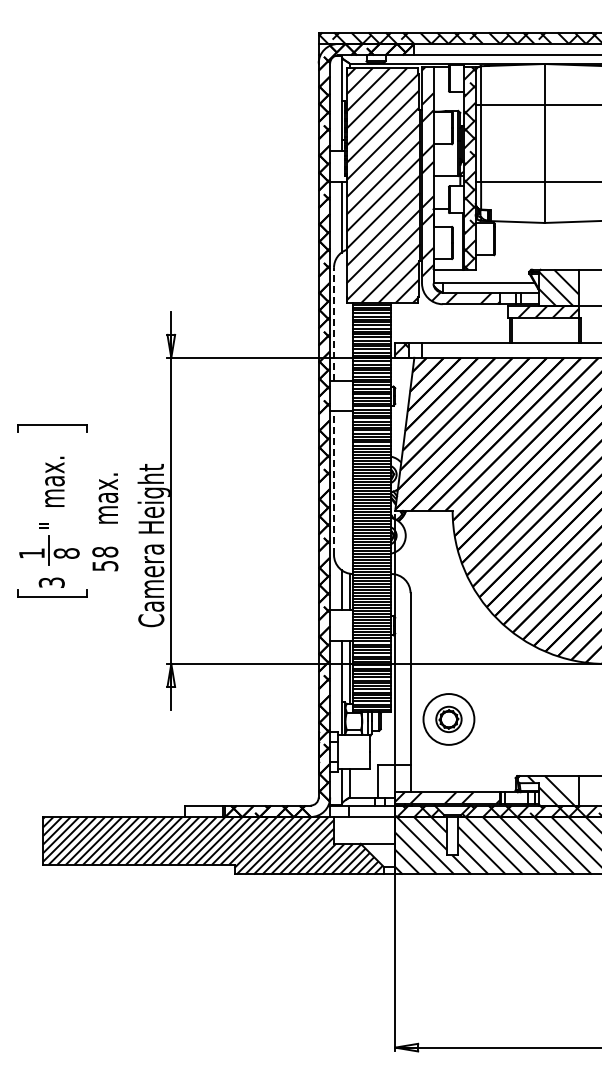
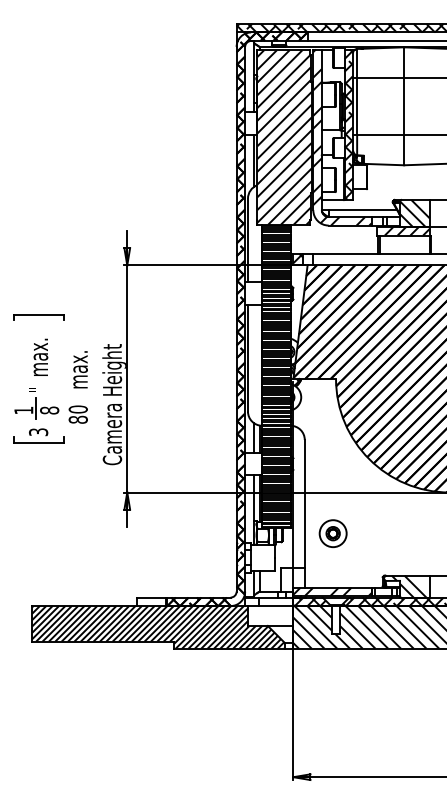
line: (334, 323) -> (248, 239), dashed -> solid
line: (334, 483) -> (248, 358), dashed -> solid
text: (105, 558) -> (78, 414), 58 -> 80
part: (448, 719) -> (332, 533), size x0.71

